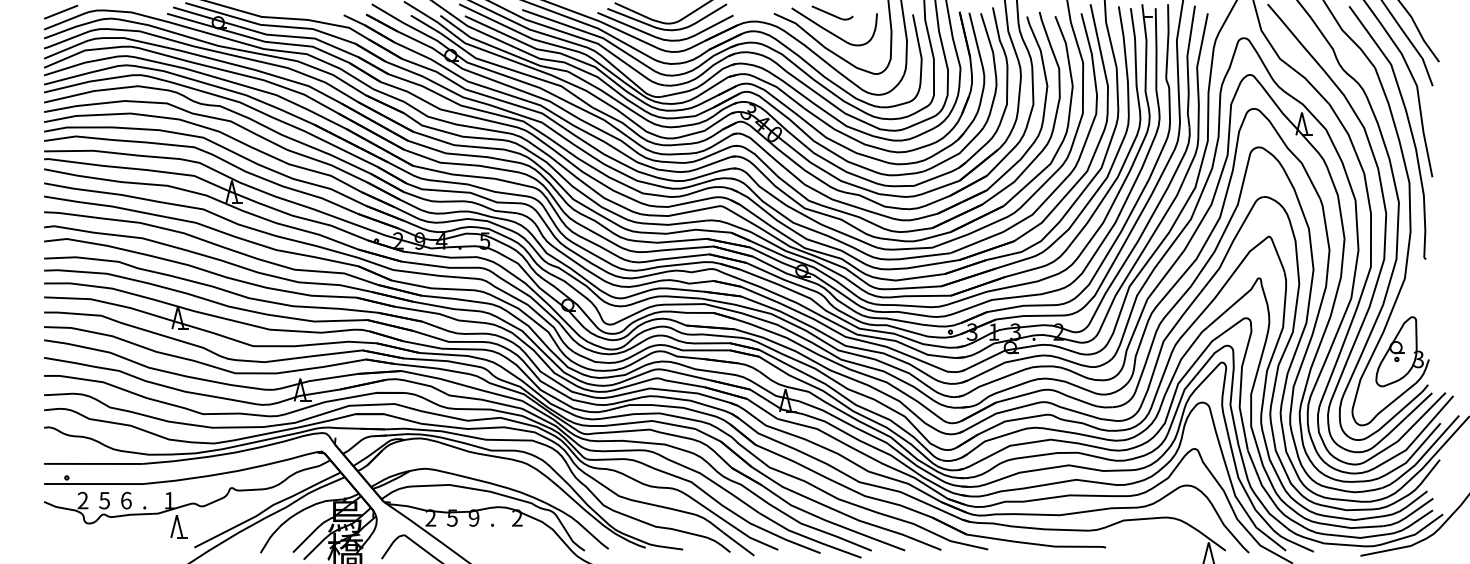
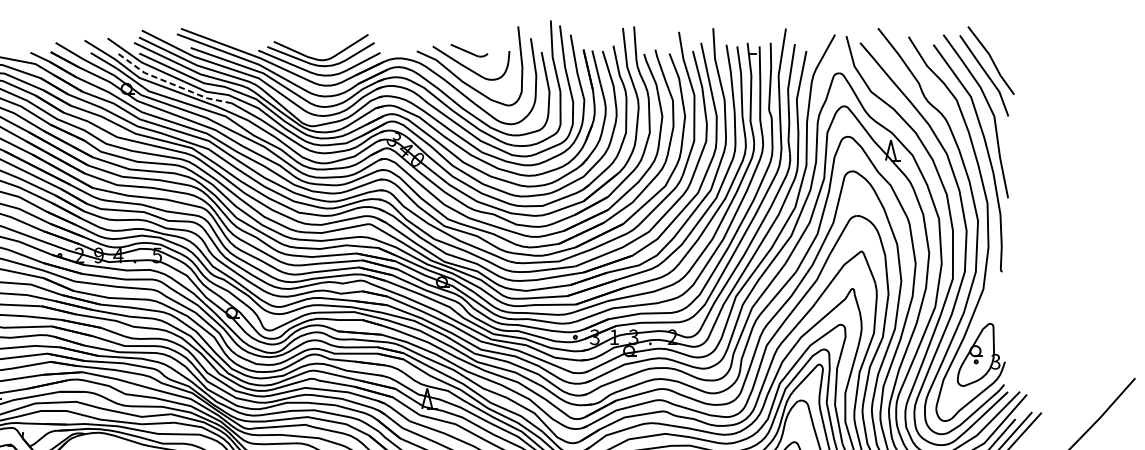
line: (501, 49) -> (172, 83), solid -> dashed

